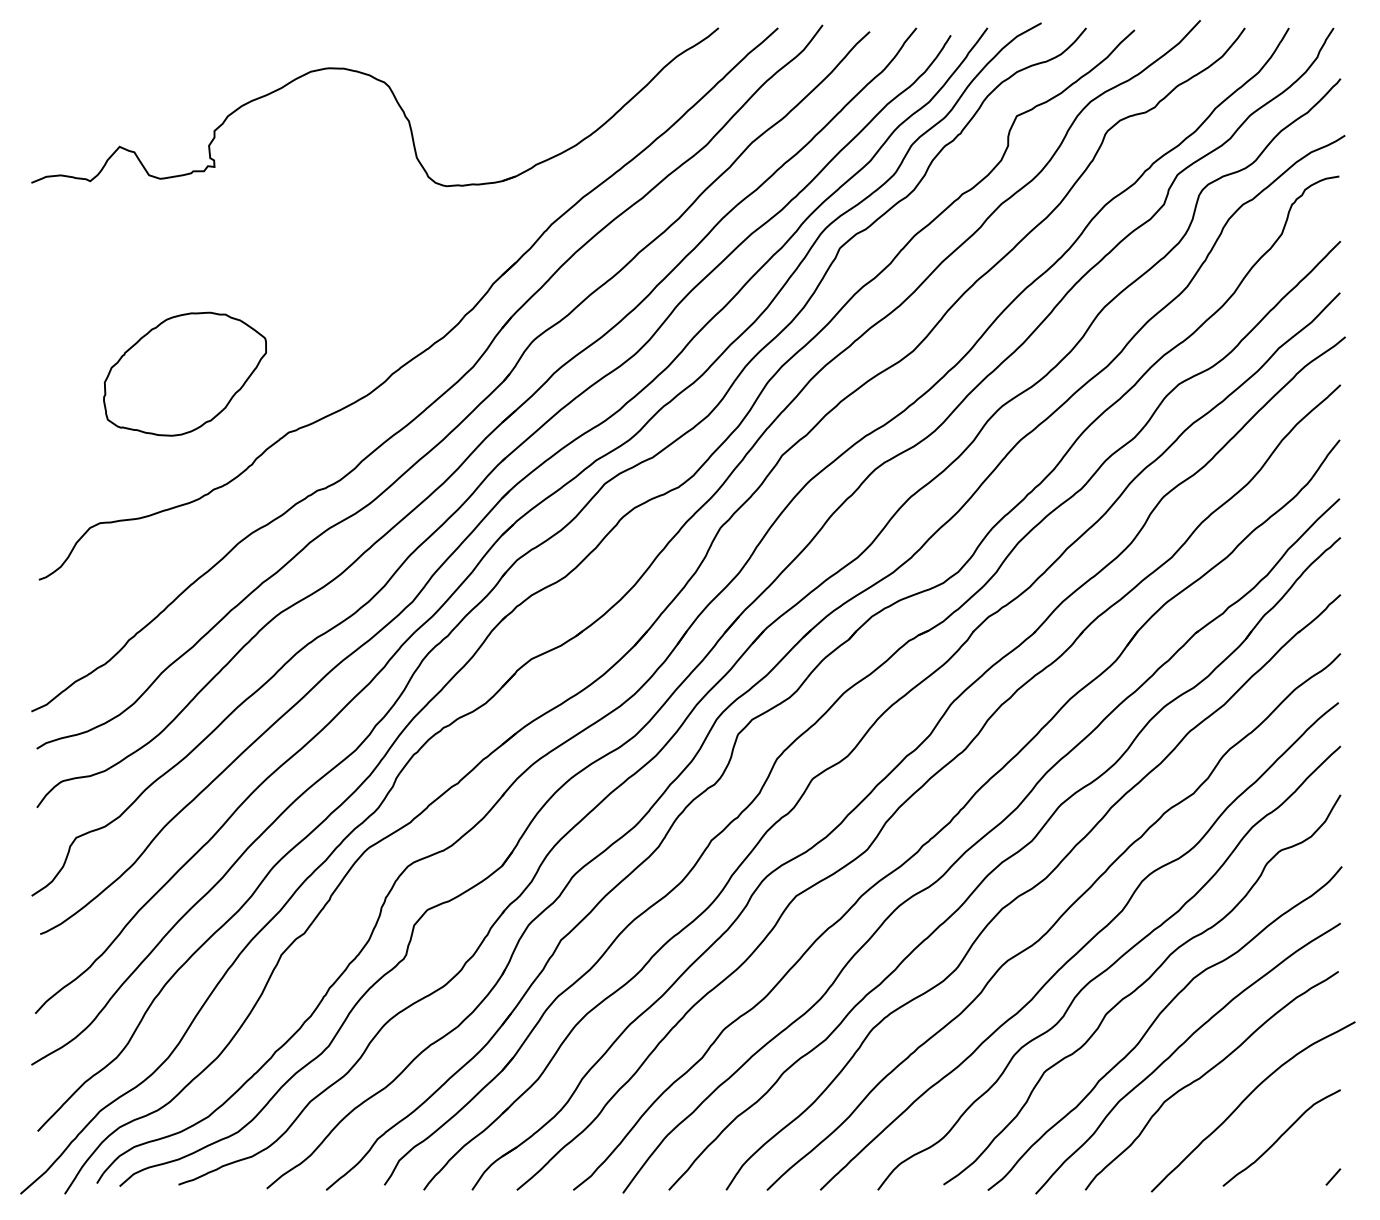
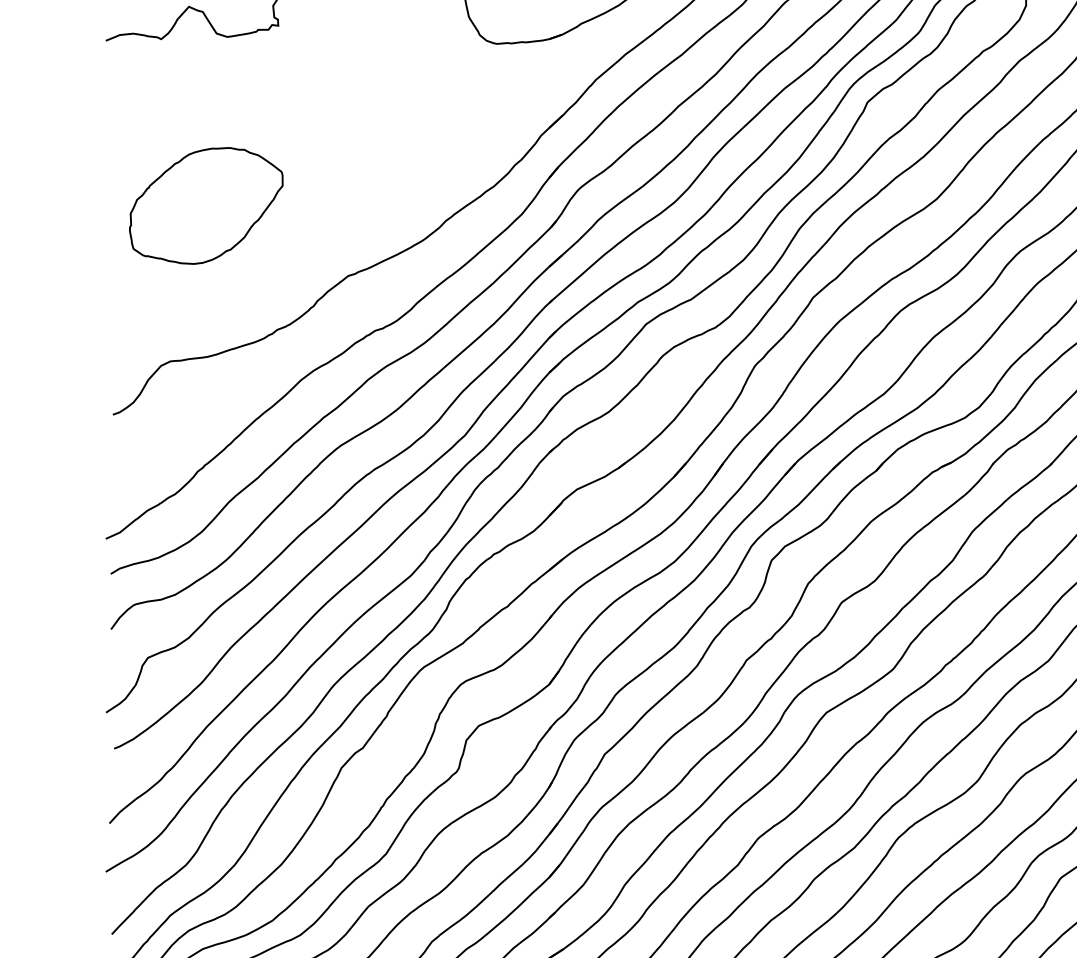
part: (184, 373) -> (205, 205), moved

